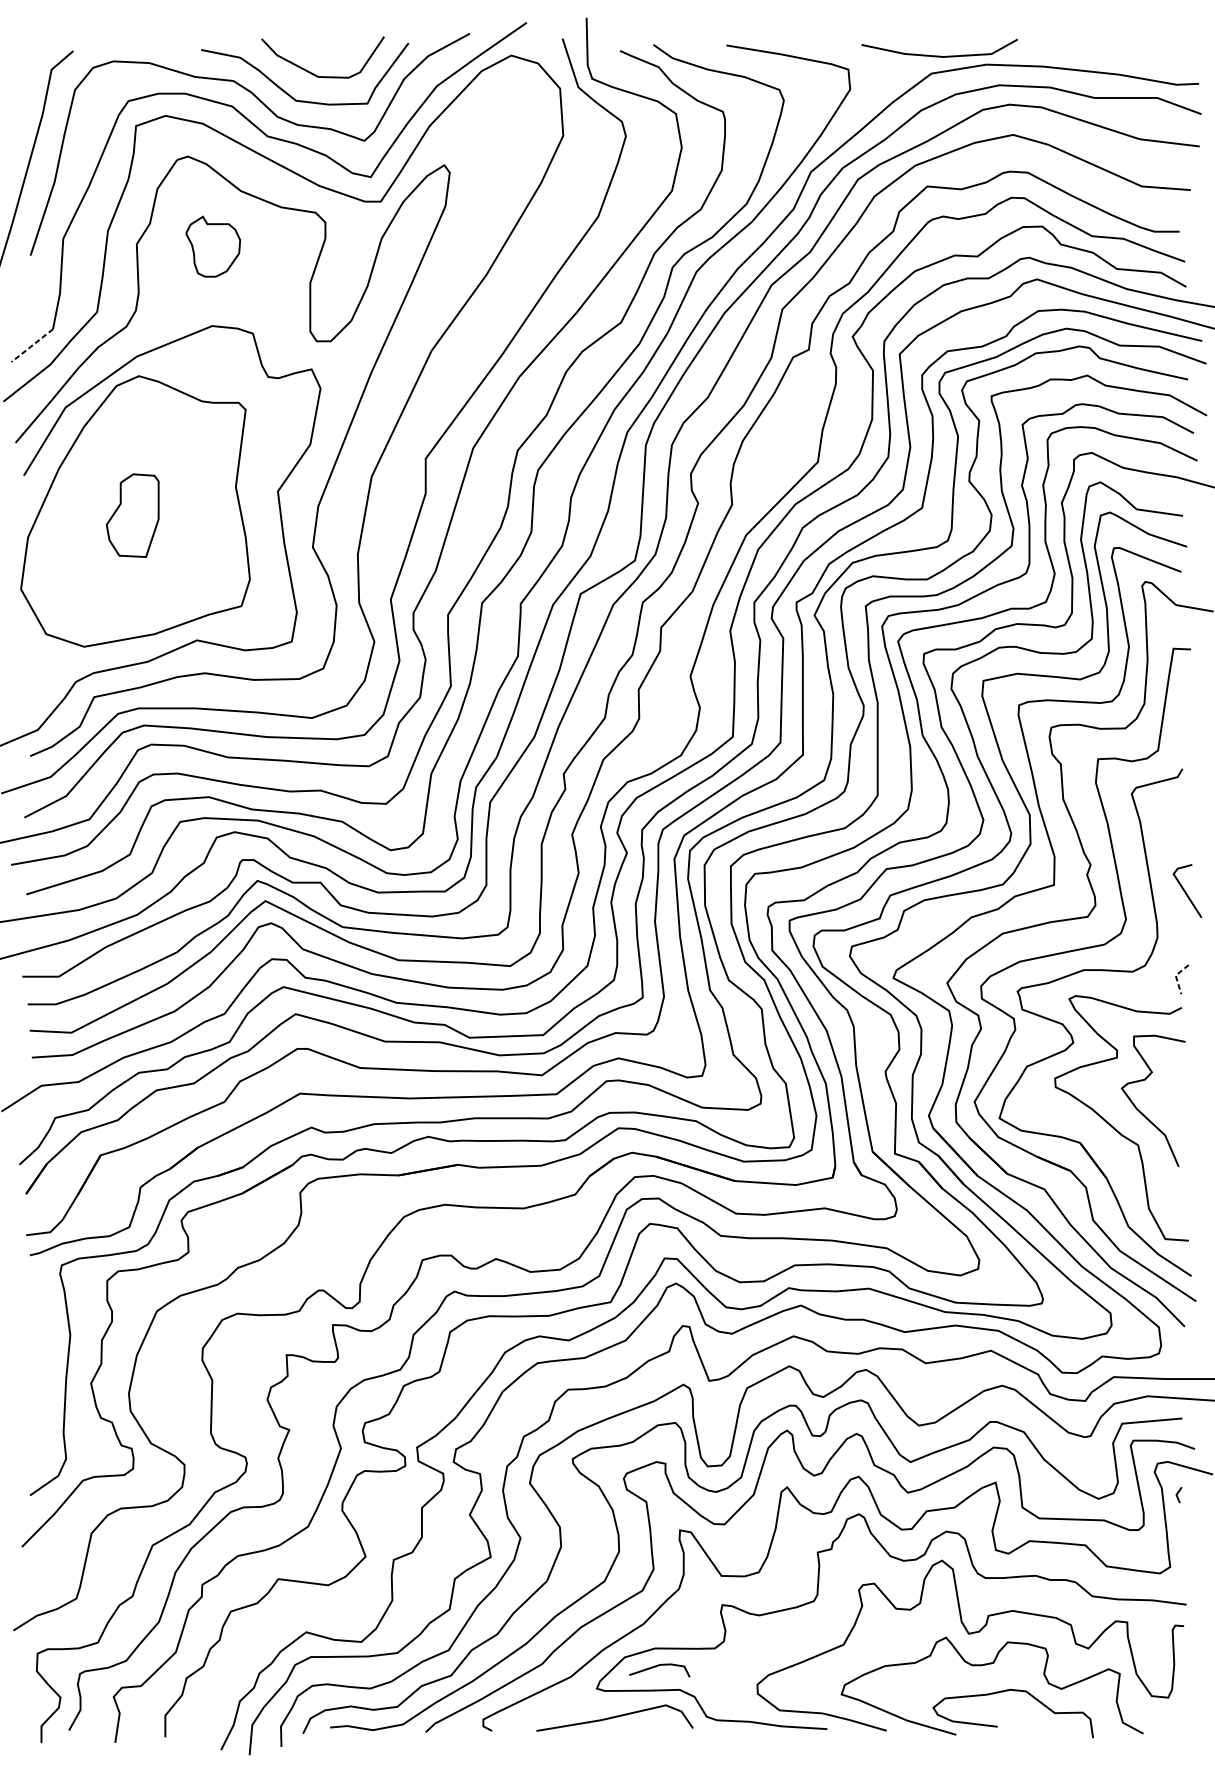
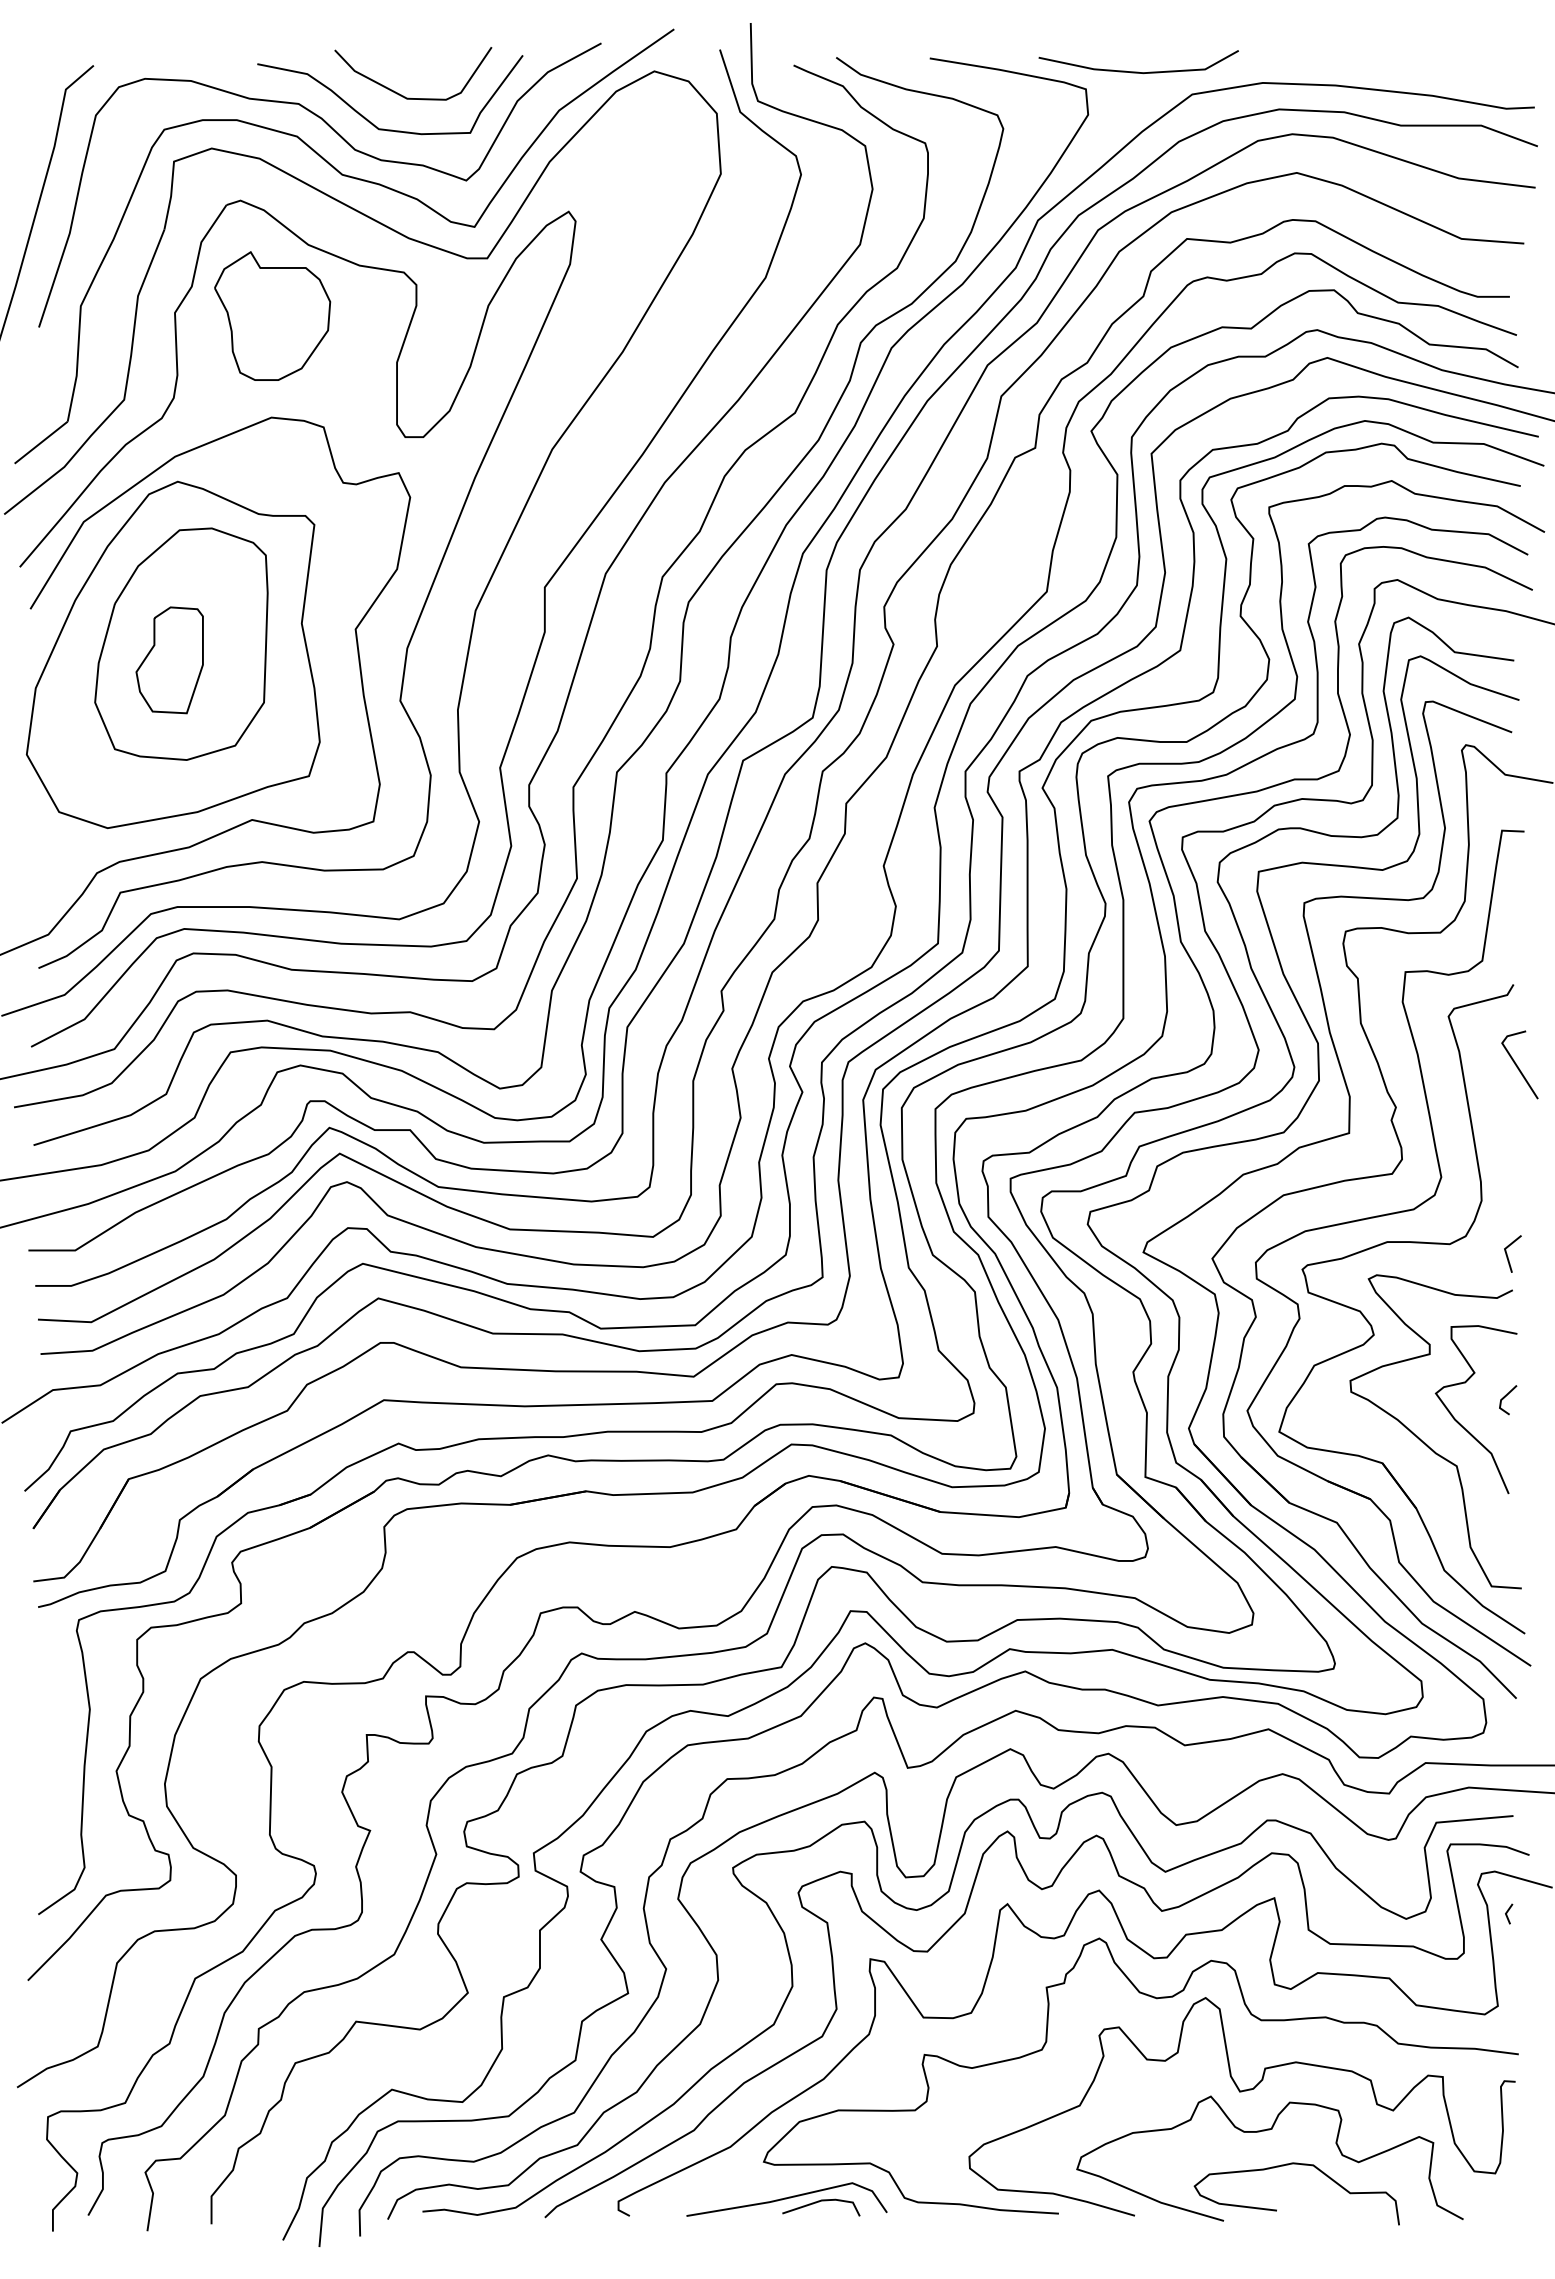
line: (939, 55) -> (1138, 71), moved
part: (212, 246) -> (272, 315), size x1.67
line: (32, 345) -> (41, 442), dashed -> solid
part: (141, 502) -> (181, 643), added
line: (1185, 891) -> (1517, 1065), moved
line: (1176, 976) -> (1505, 1250), dashed -> solid
line: (1176, 1091) -> (1505, 1397), added
line: (658, 1666) -> (819, 2202), moved

